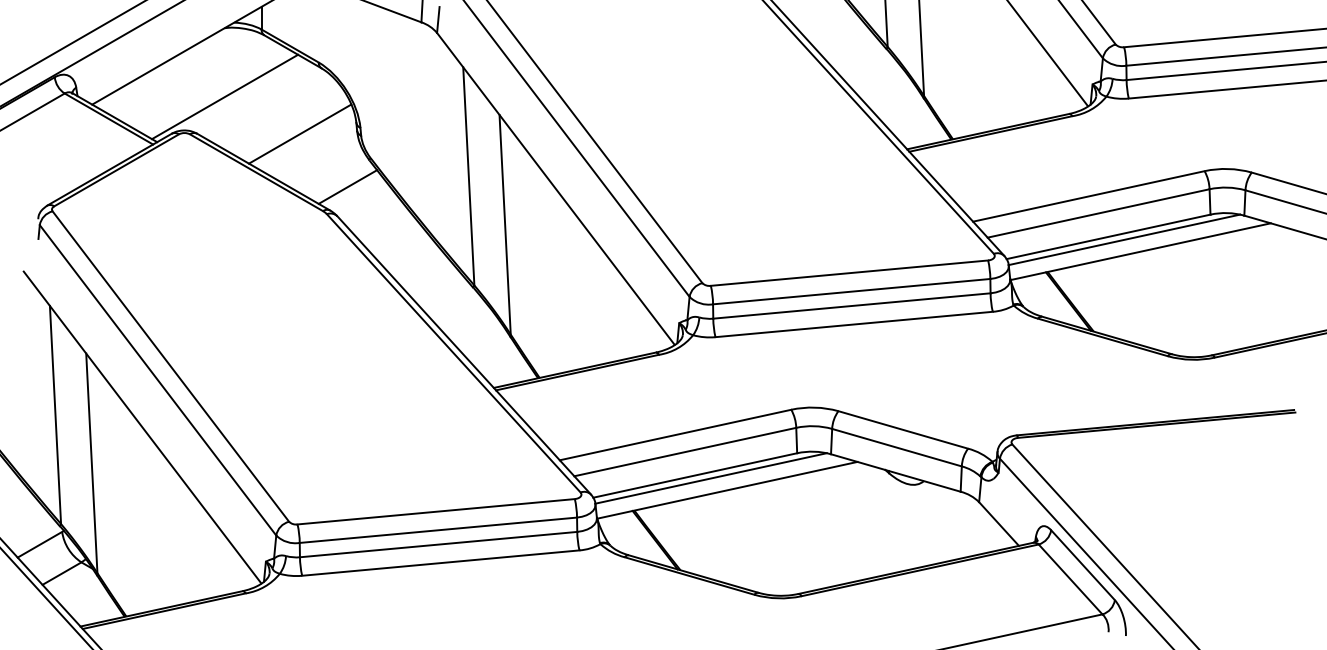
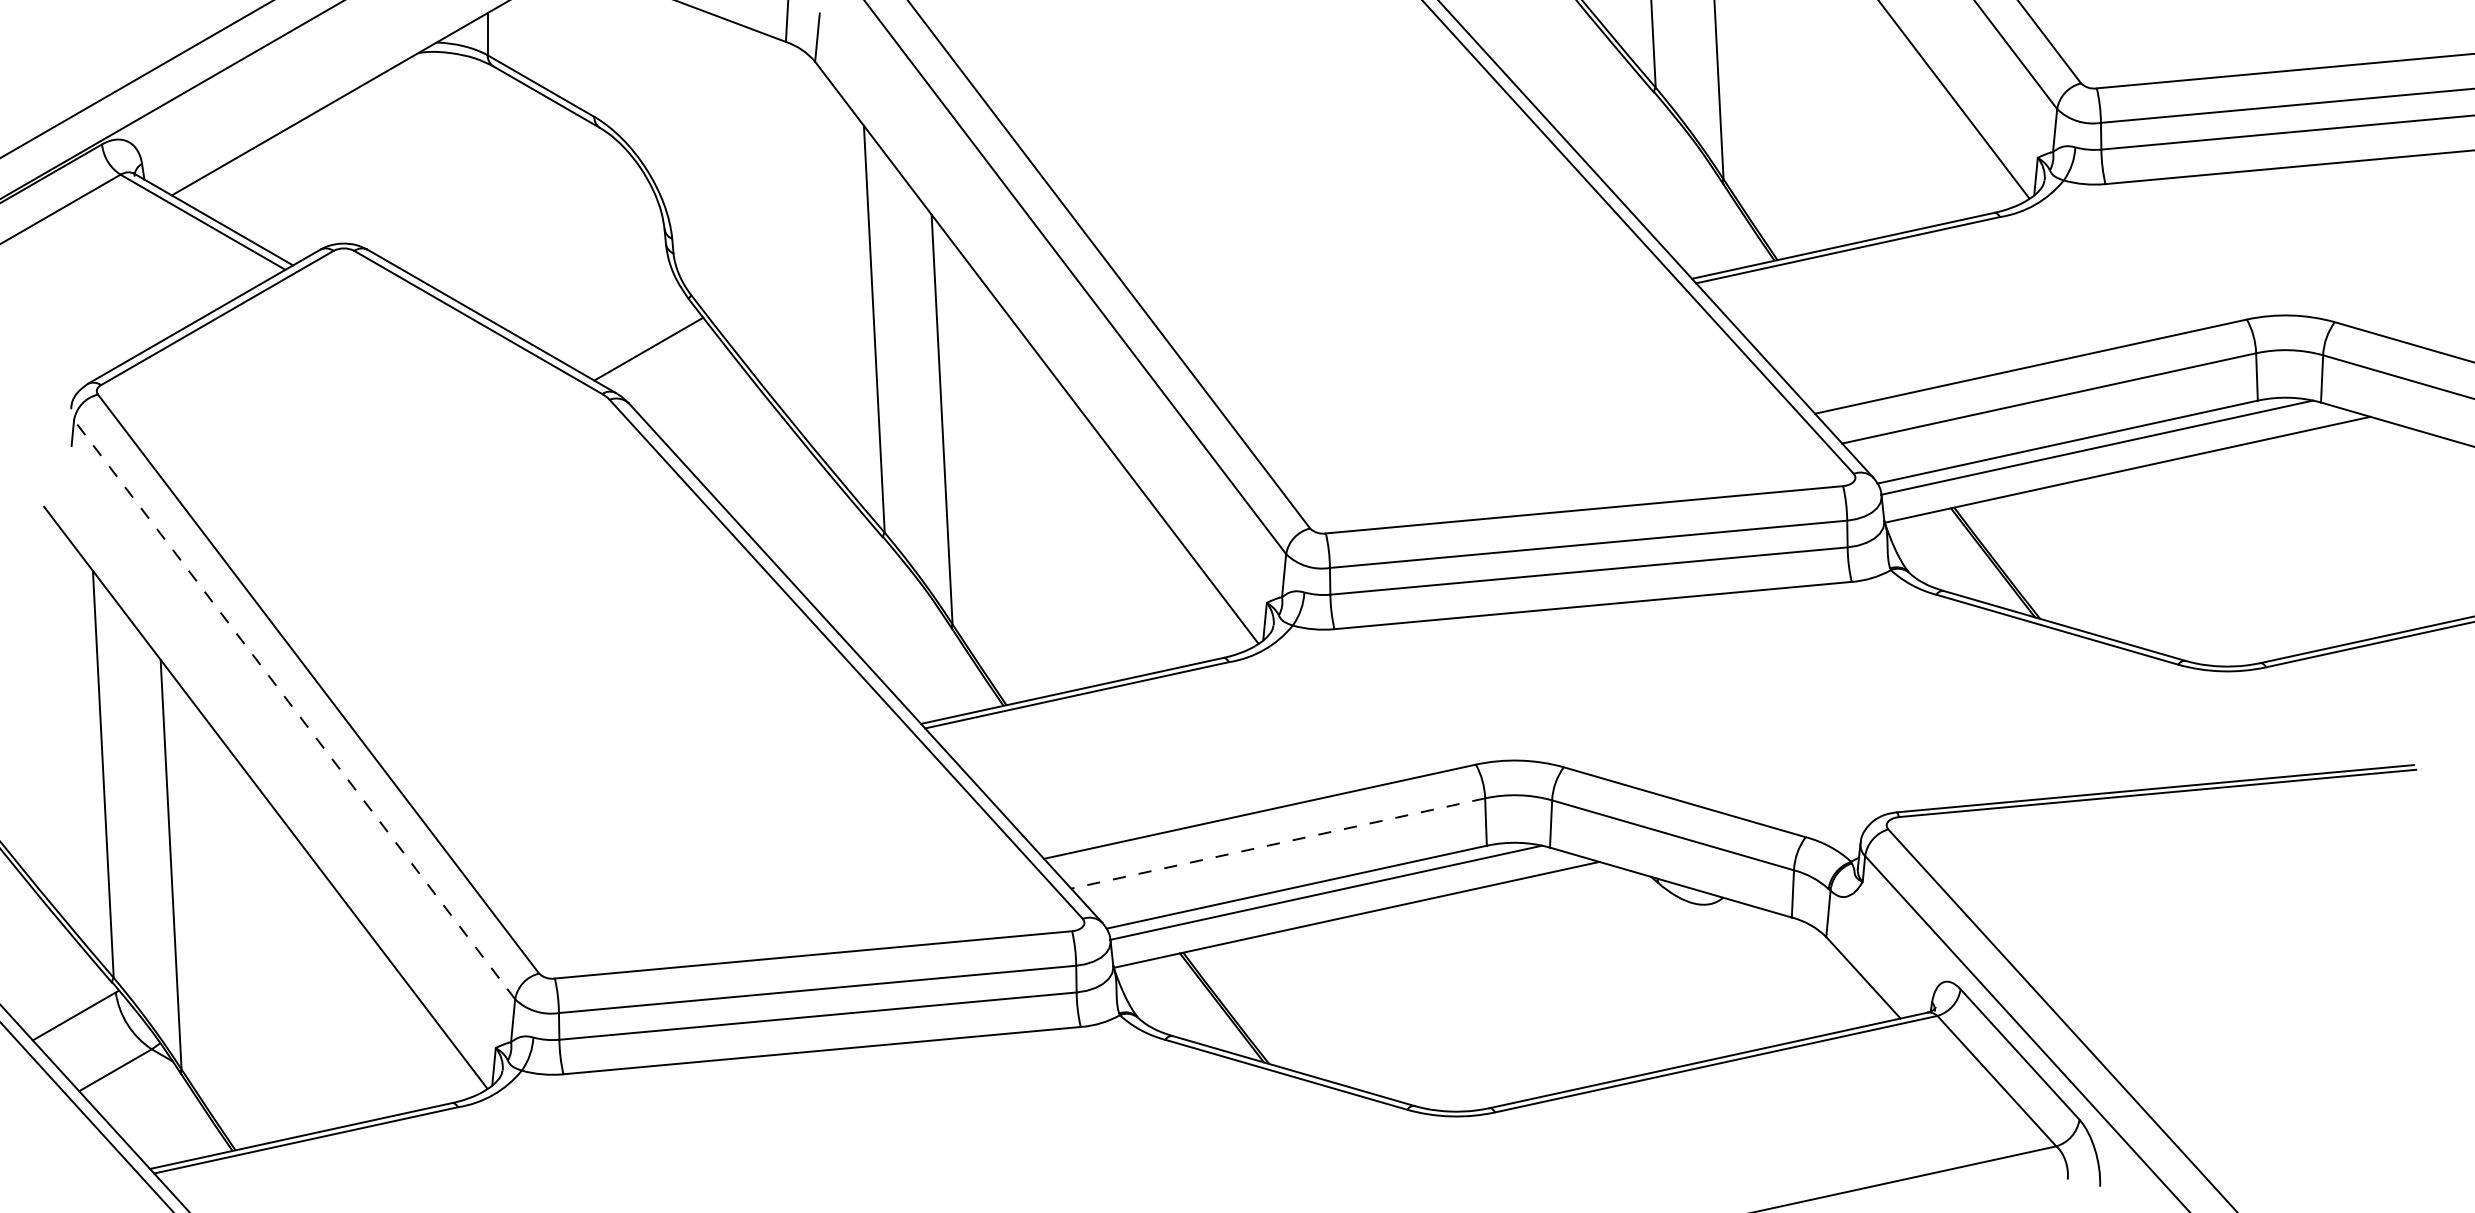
line: (225, 96) -> (420, 180), removed
line: (300, 133) -> (560, 249), removed
line: (157, 379) -> (293, 708), solid -> dashed
line: (685, 452) -> (1278, 844), solid -> dashed

